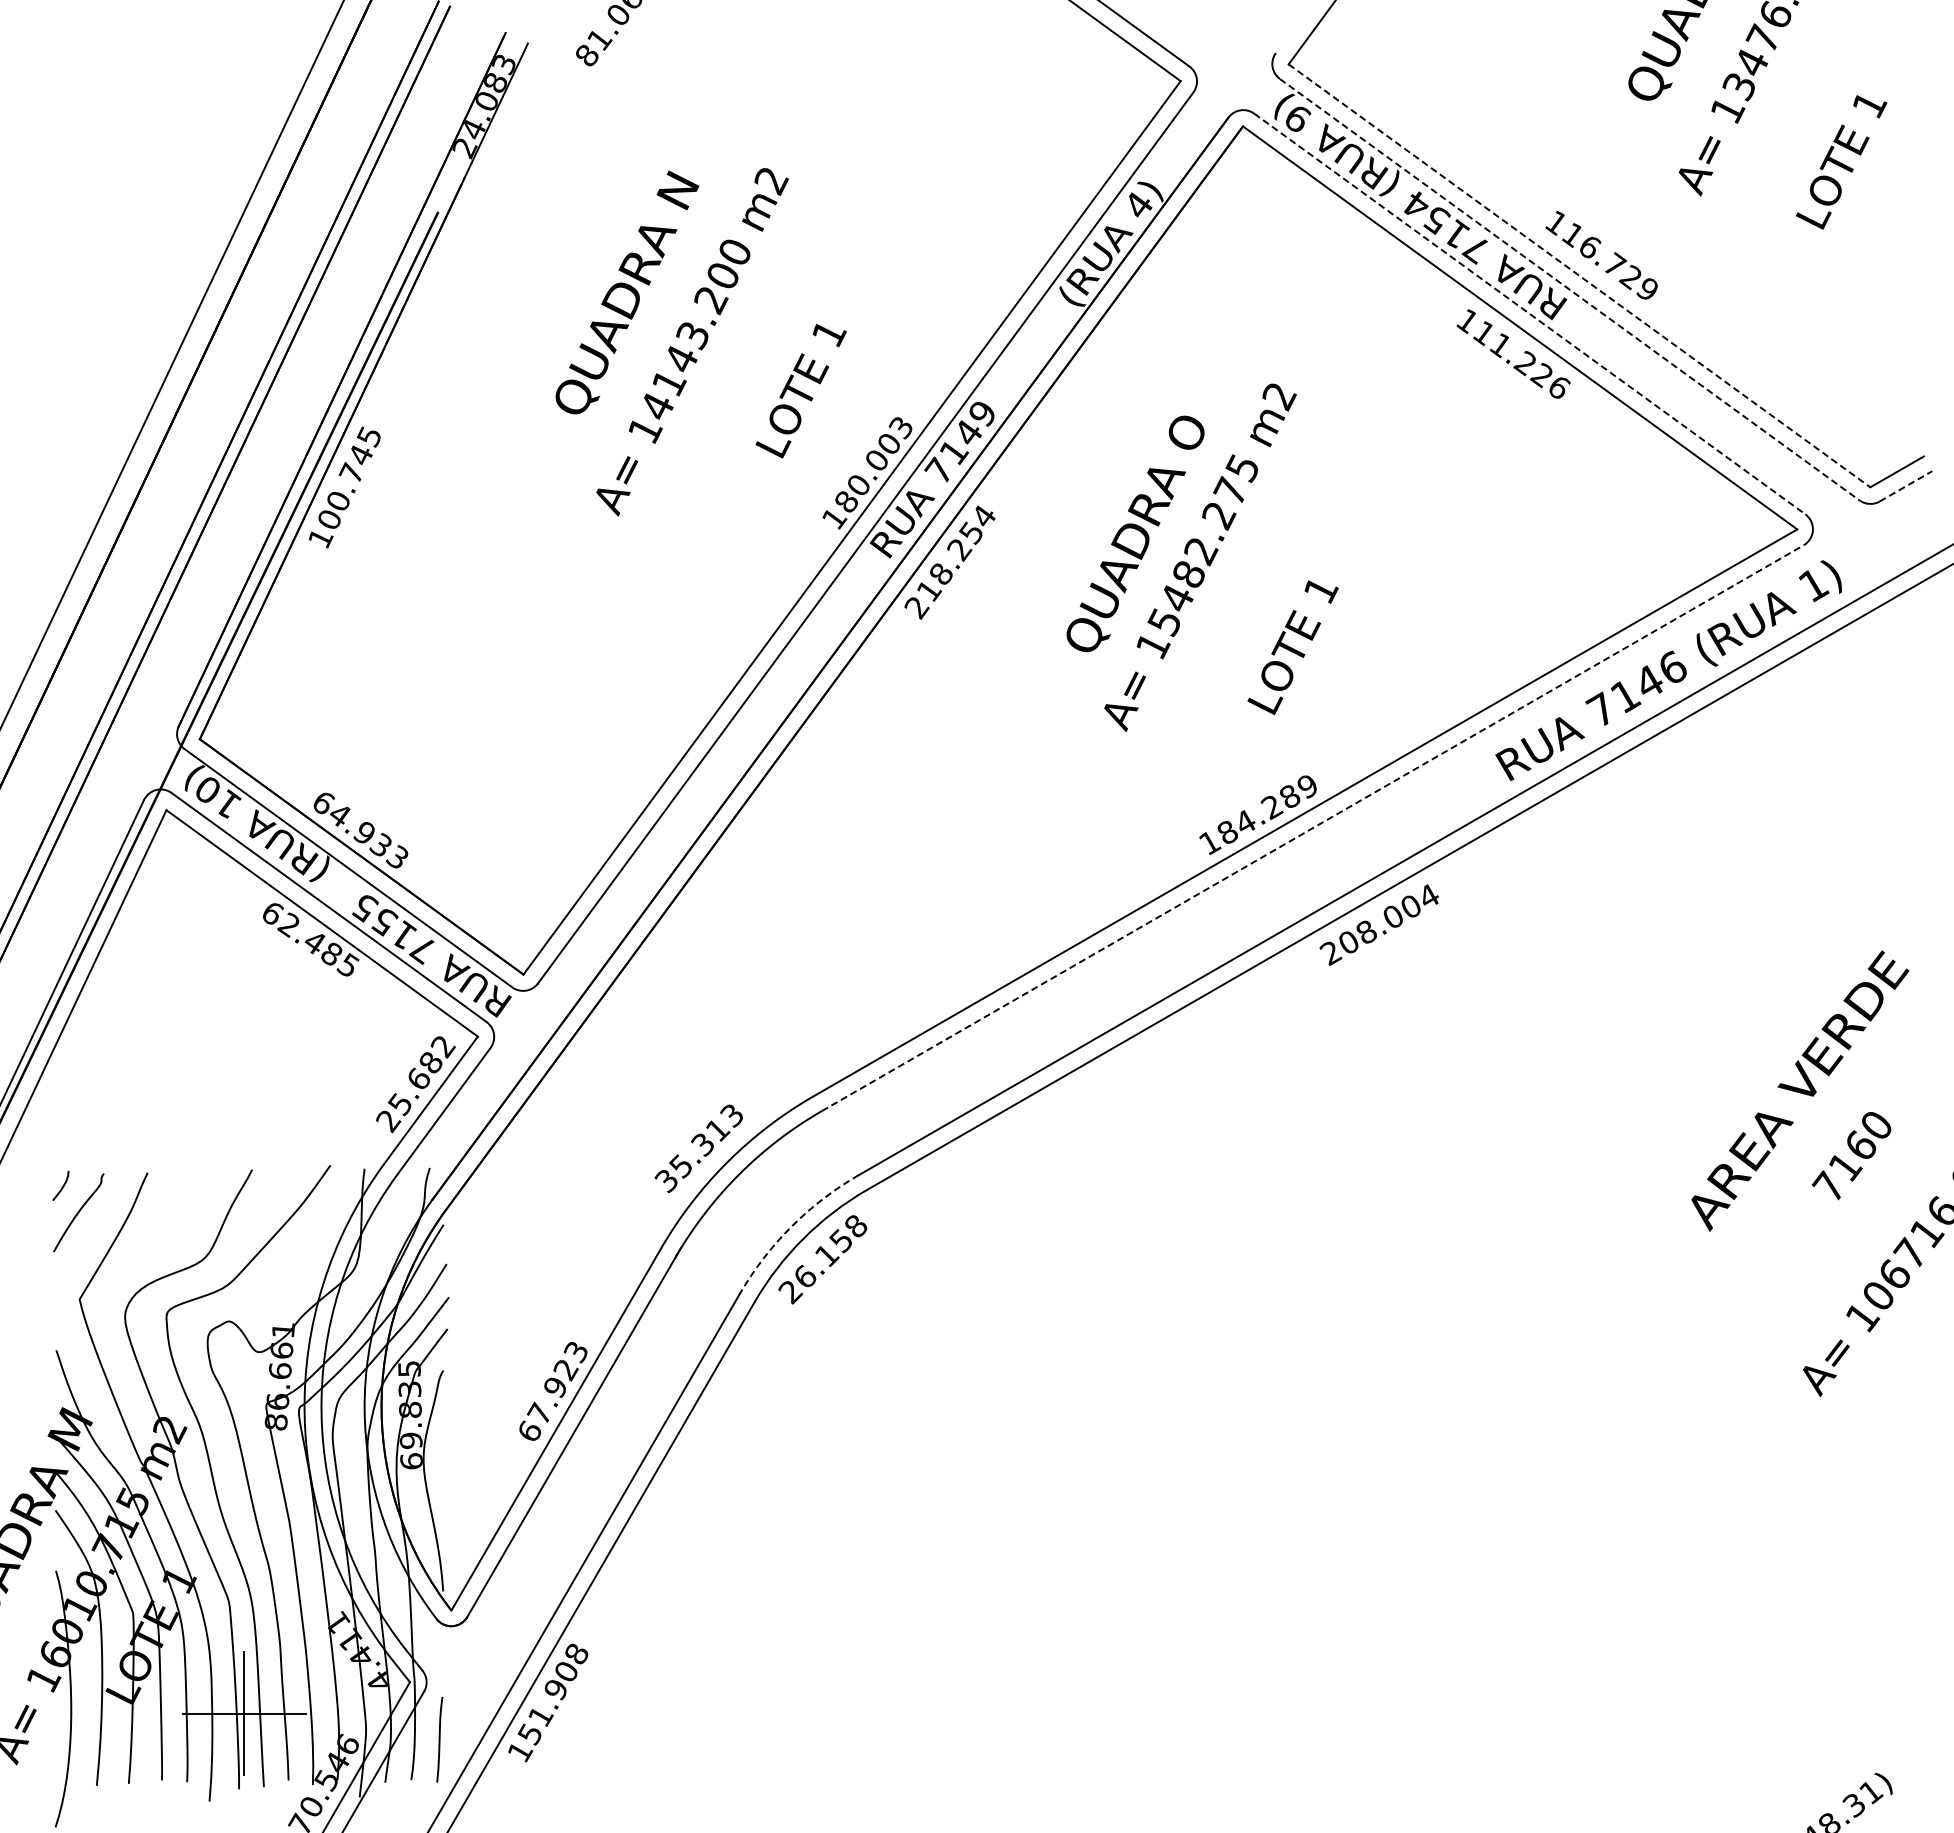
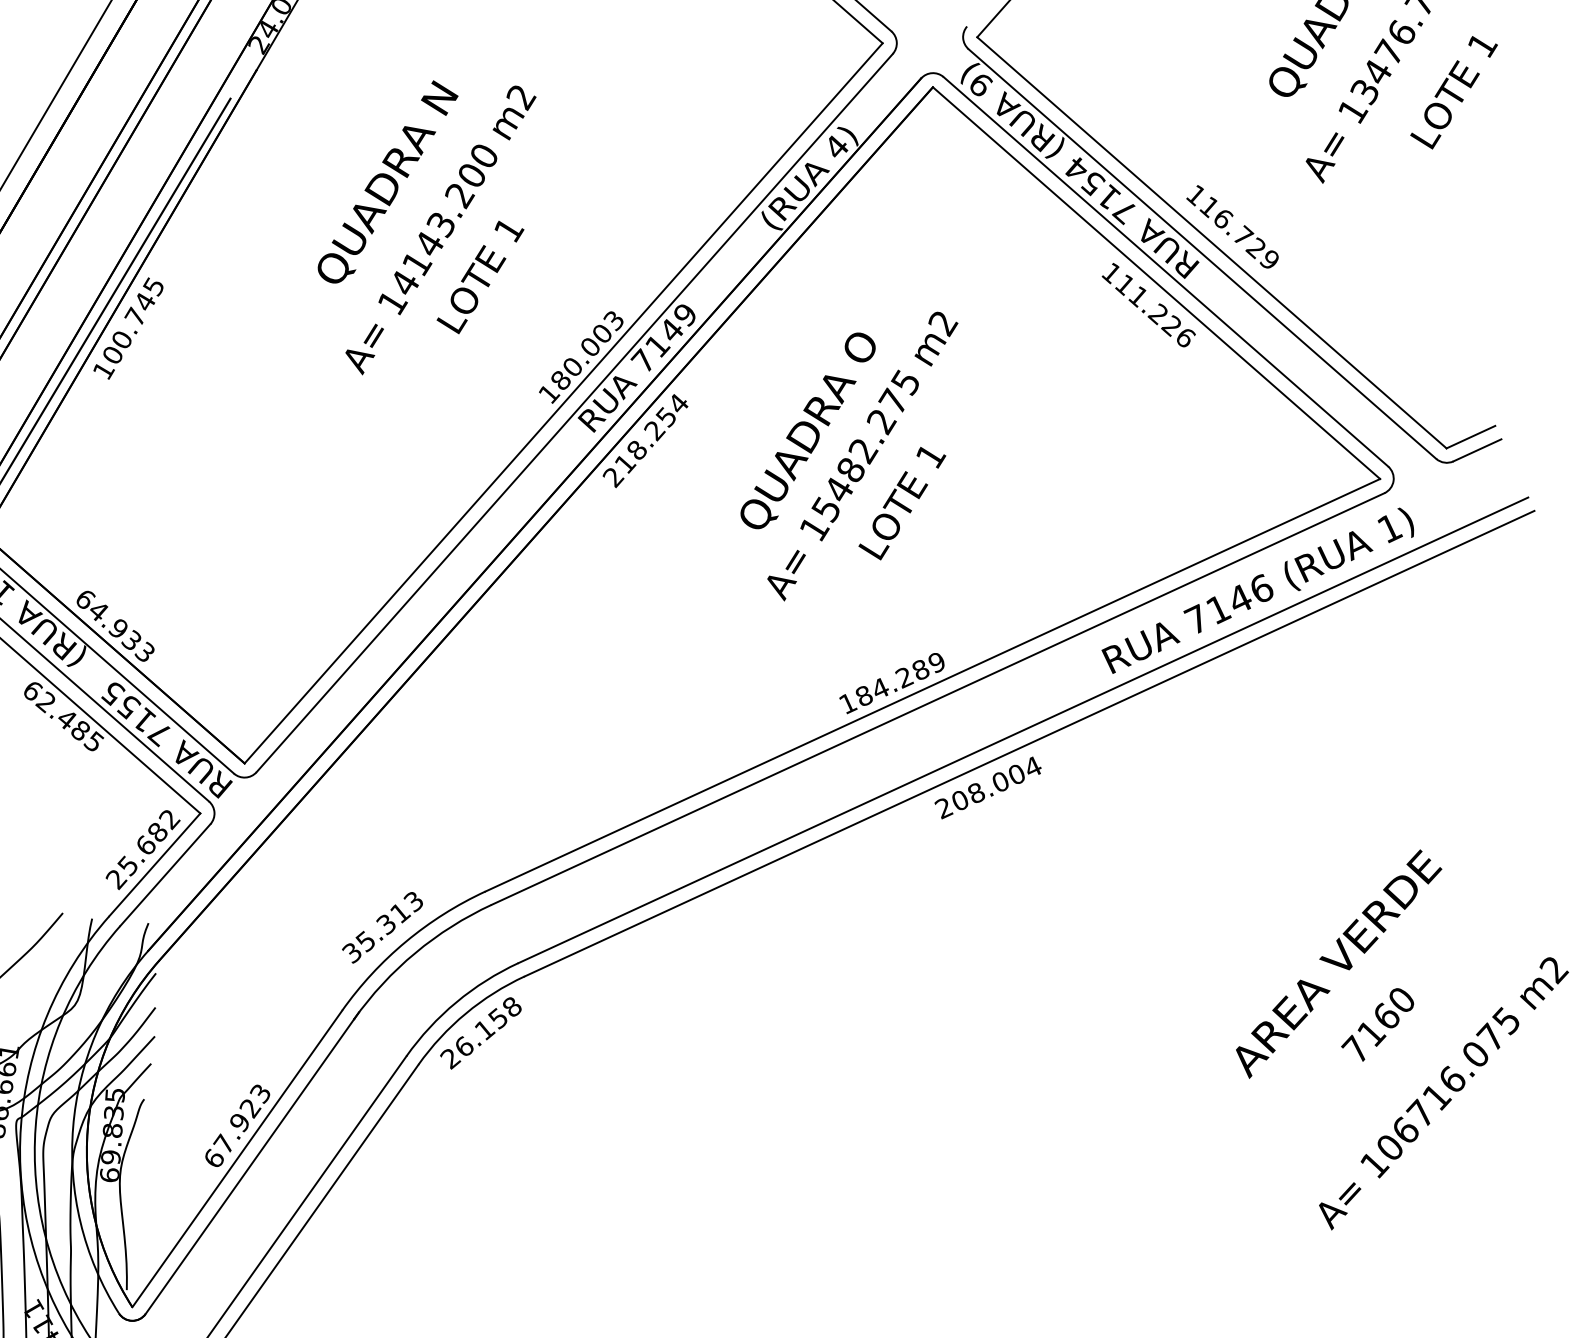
text: (1841, 162) -> (1453, 92), moved
line: (1579, 275) -> (1211, 242), dashed -> solid
line: (1570, 290) -> (1202, 254), dashed -> solid
line: (1529, 313) -> (1165, 271), dashed -> solid
text: (800, 391) -> (479, 277), moved
line: (1906, 486) -> (1477, 450), dashed -> solid
text: (1292, 647) -> (901, 503), moved
line: (1312, 828) -> (937, 699), dashed -> solid
arc: (791, 1226) -> (456, 1002), dashed -> solid

